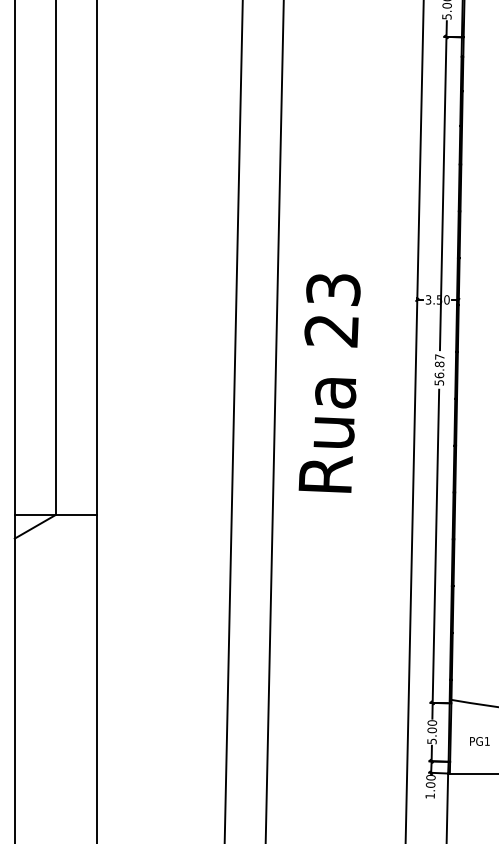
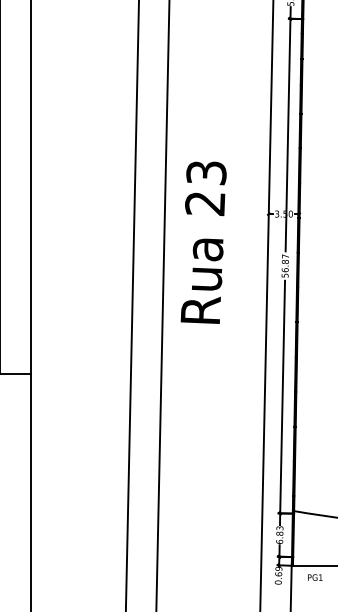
text: (329, 383) -> (203, 242), moved
text: (431, 732) -> (279, 535), 5.00 -> 6.83
text: (479, 741) -> (314, 577), moved
text: (430, 786) -> (278, 575), 1.00 -> 0.69

